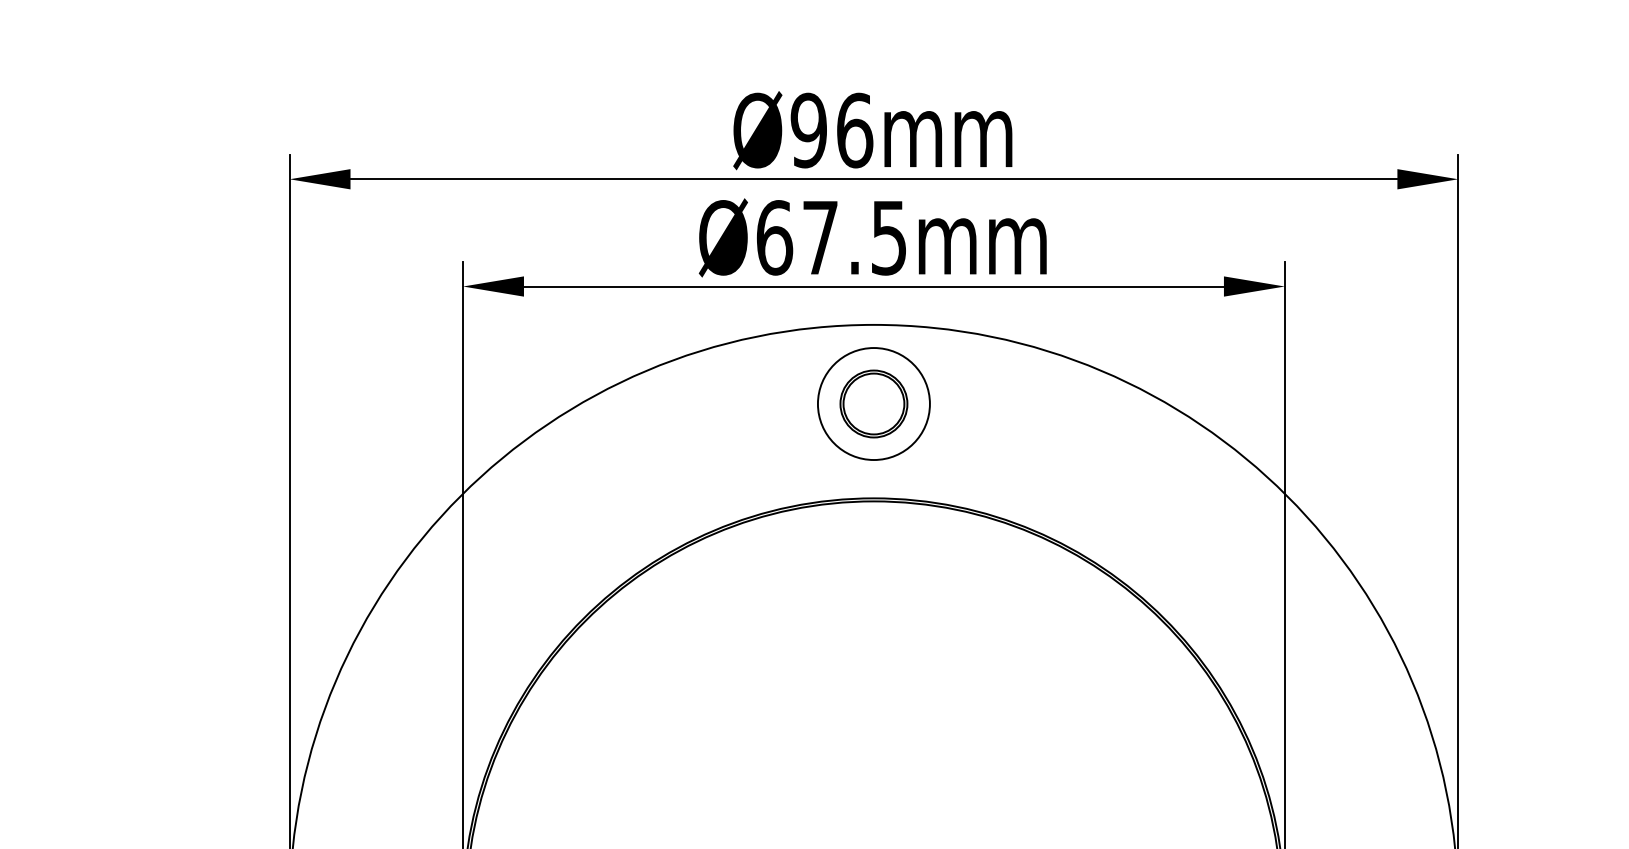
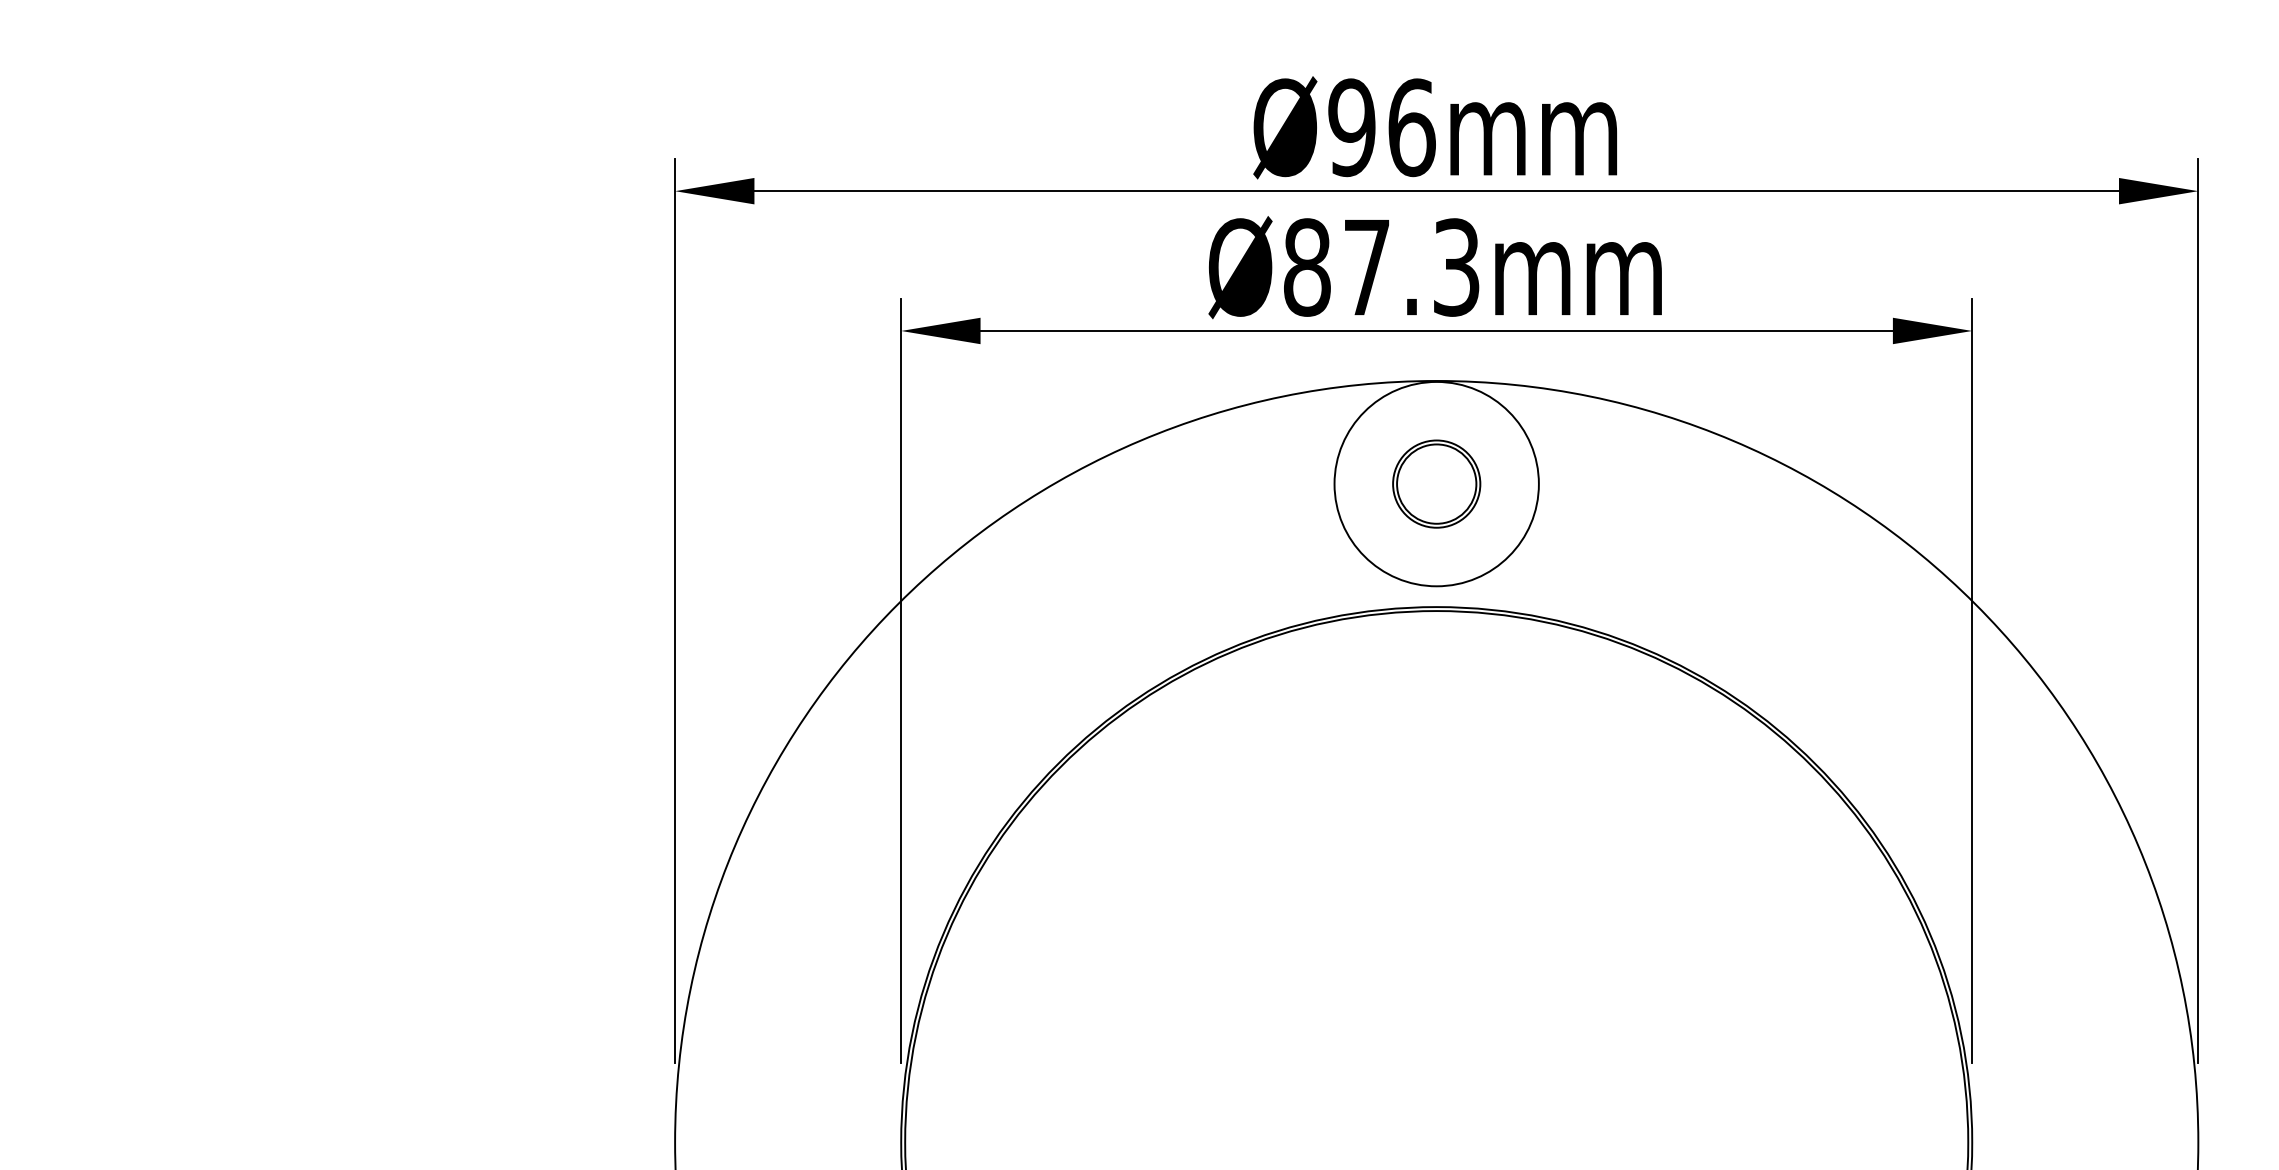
text: (831, 237) -> (1381, 267), Ø67.5mm -> Ø87.3mm
circle: (873, 404) -> (1436, 484), size x1.4

